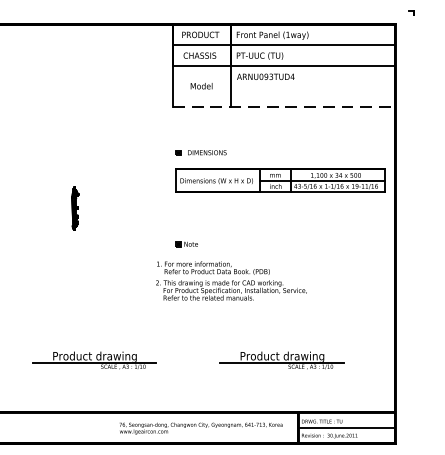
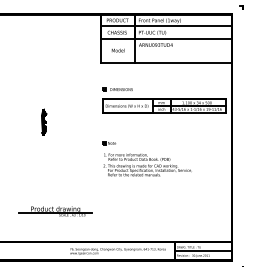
line: (283, 106) -> (166, 62), dashed -> solid
text: (231, 280) -> (147, 164), moved
part: (282, 360) -> (165, 211), removed

